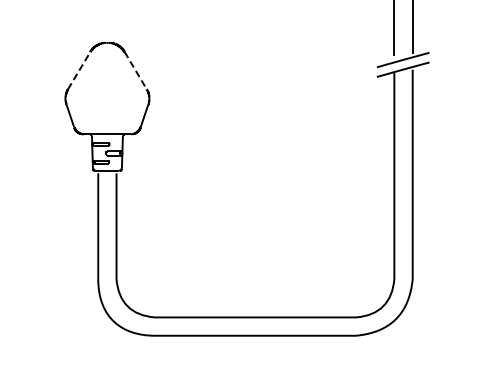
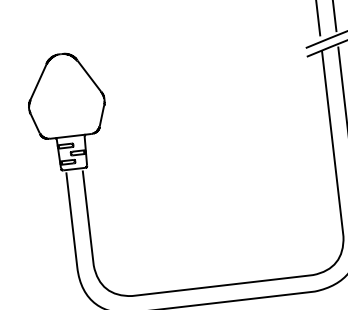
line: (79, 70) -> (38, 81), dashed -> solid
line: (135, 70) -> (89, 76), dashed -> solid

